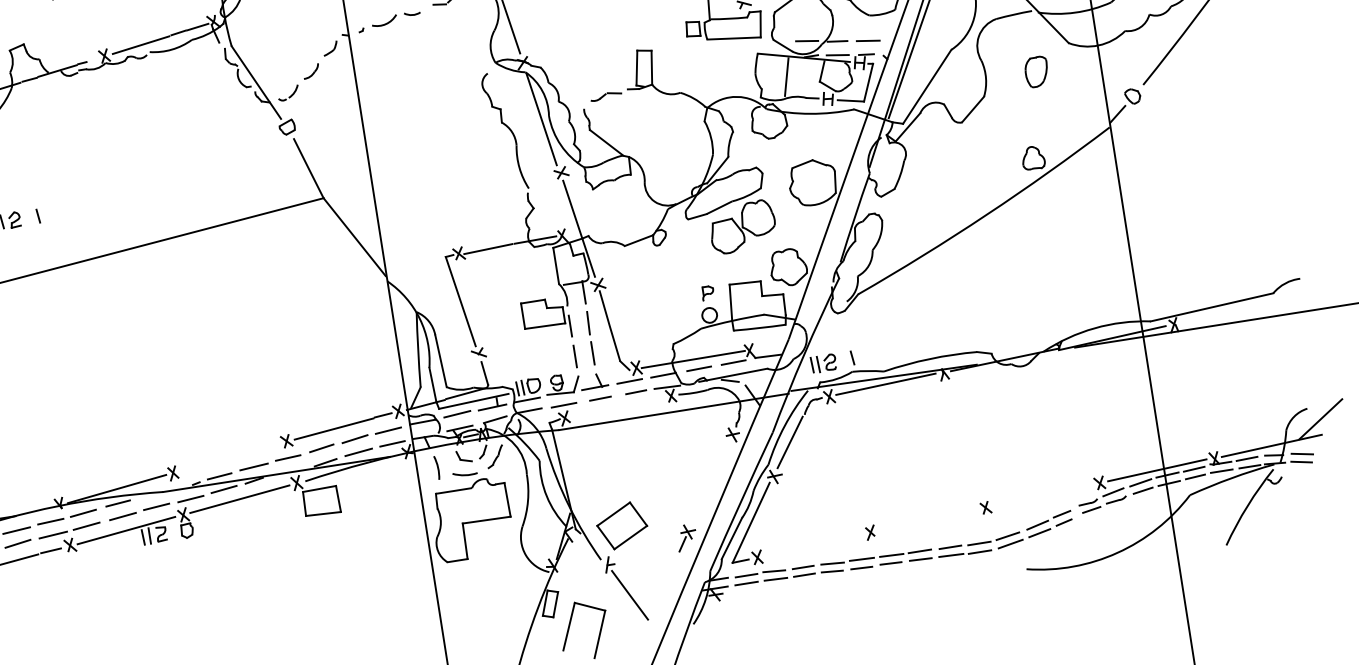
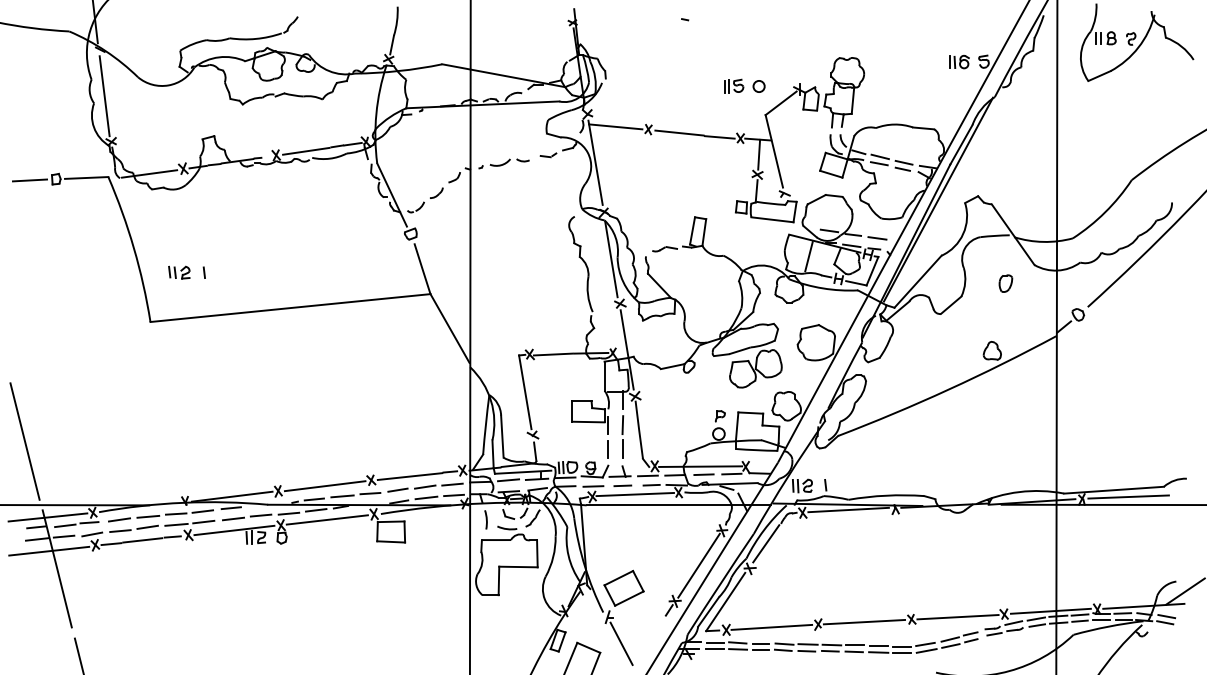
part: (1036, 71) -> (1005, 283), size x0.71
line: (1231, 312) -> (1128, 496), added
line: (616, 407) -> (634, 494), added
line: (229, 458) -> (324, 486), added
line: (710, 482) -> (698, 565), added
line: (1042, 496) -> (957, 617), added
line: (927, 519) -> (864, 621), added
line: (812, 544) -> (771, 626), added

